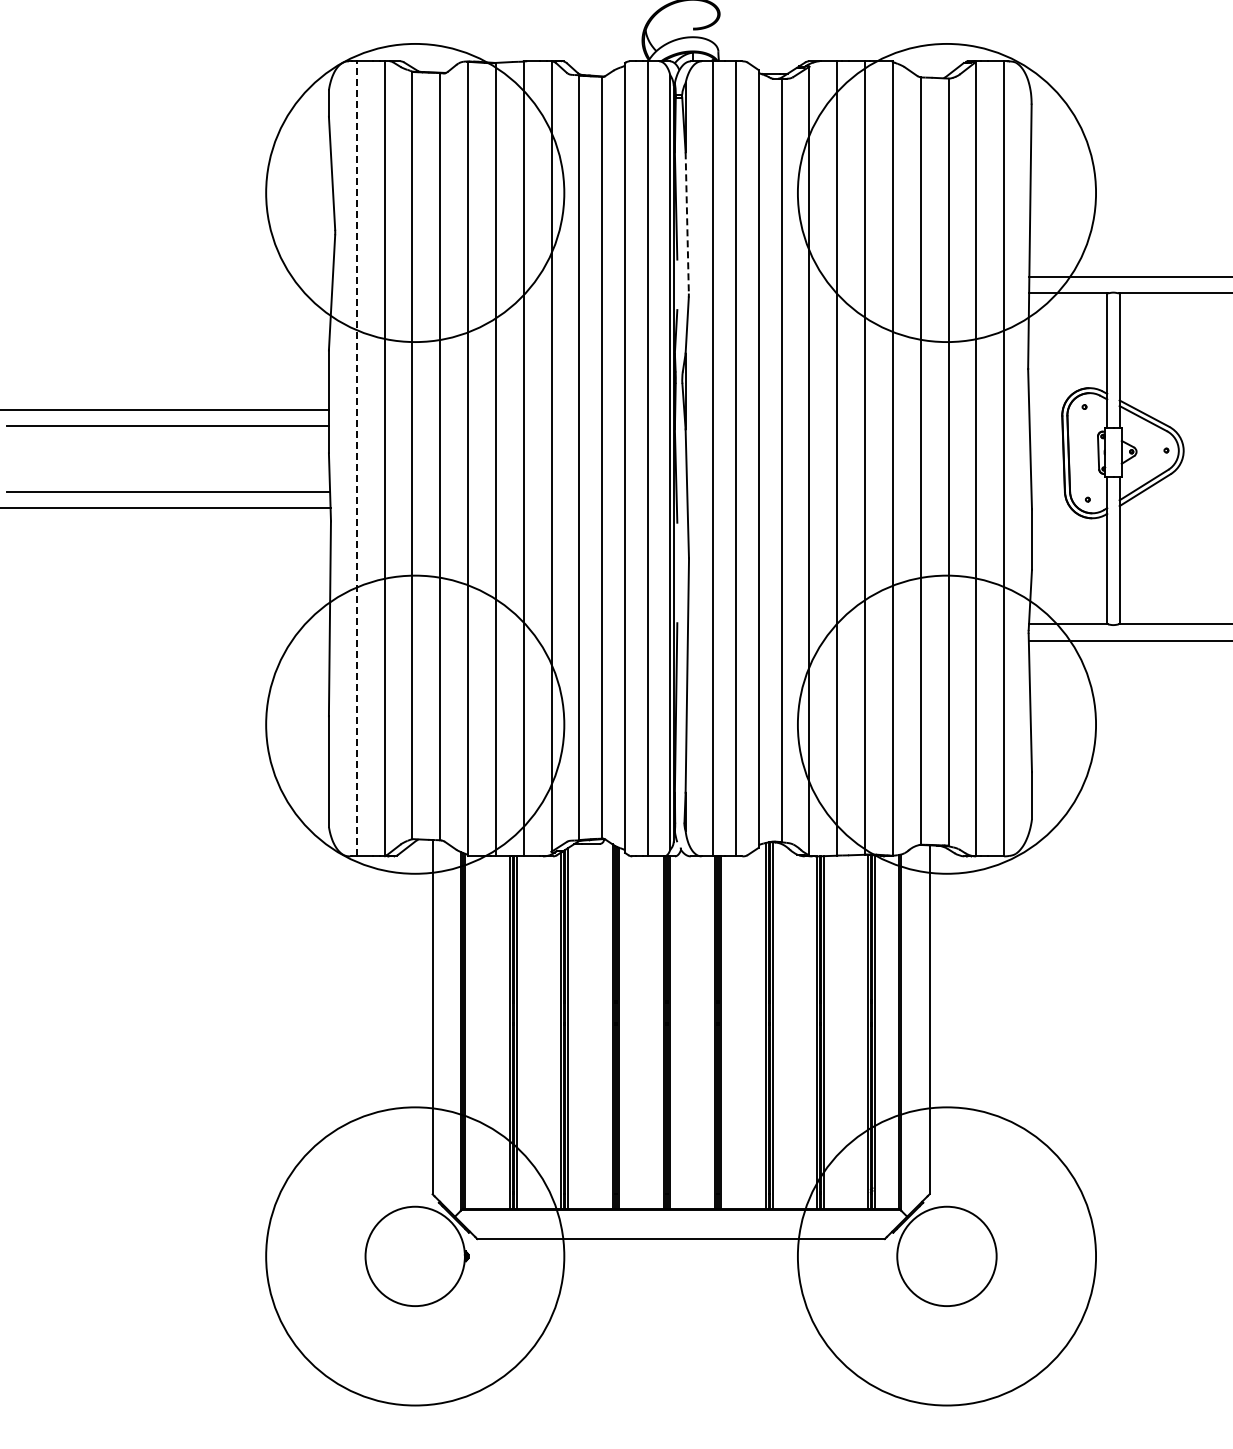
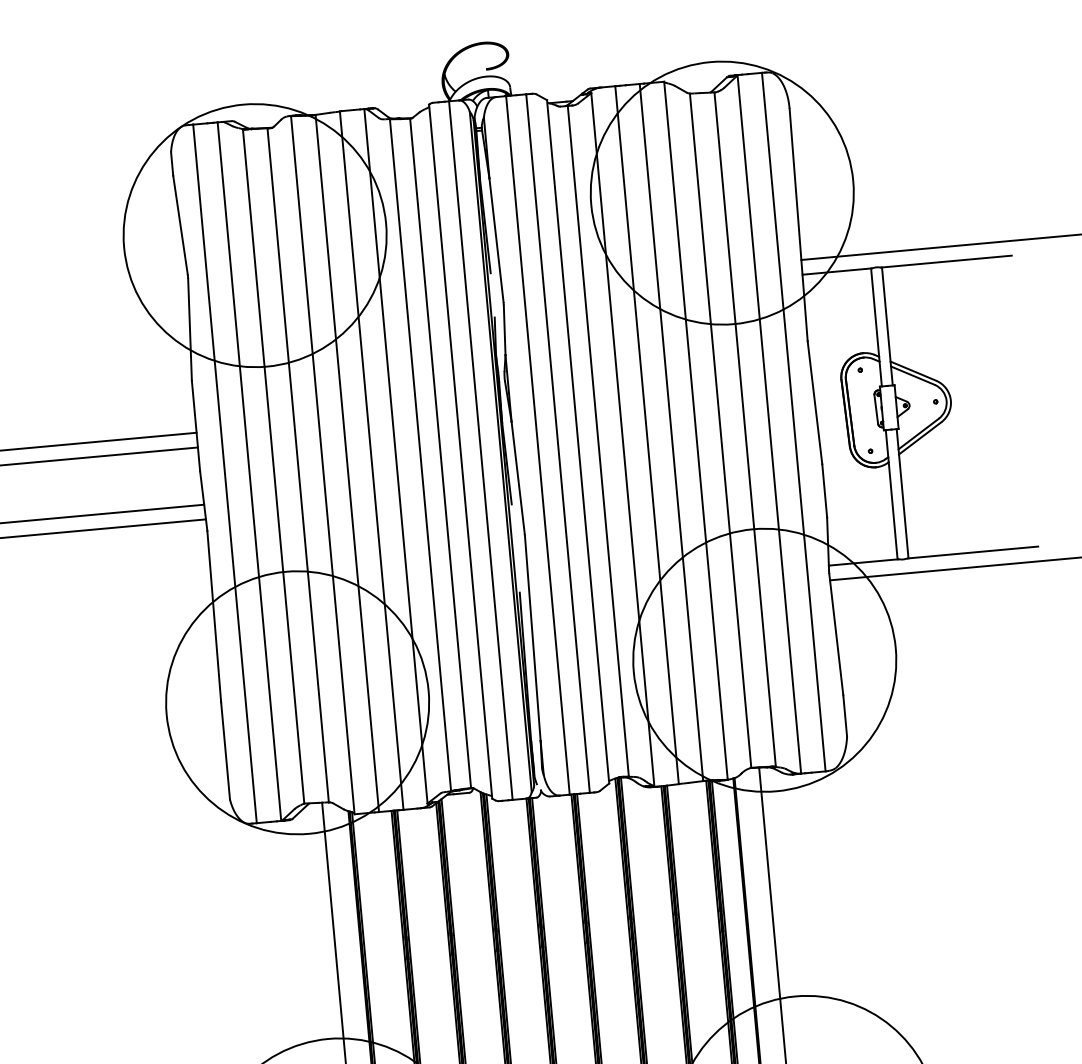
line: (687, 222) -> (496, 239), dashed -> solid
line: (356, 458) -> (224, 473), dashed -> solid

